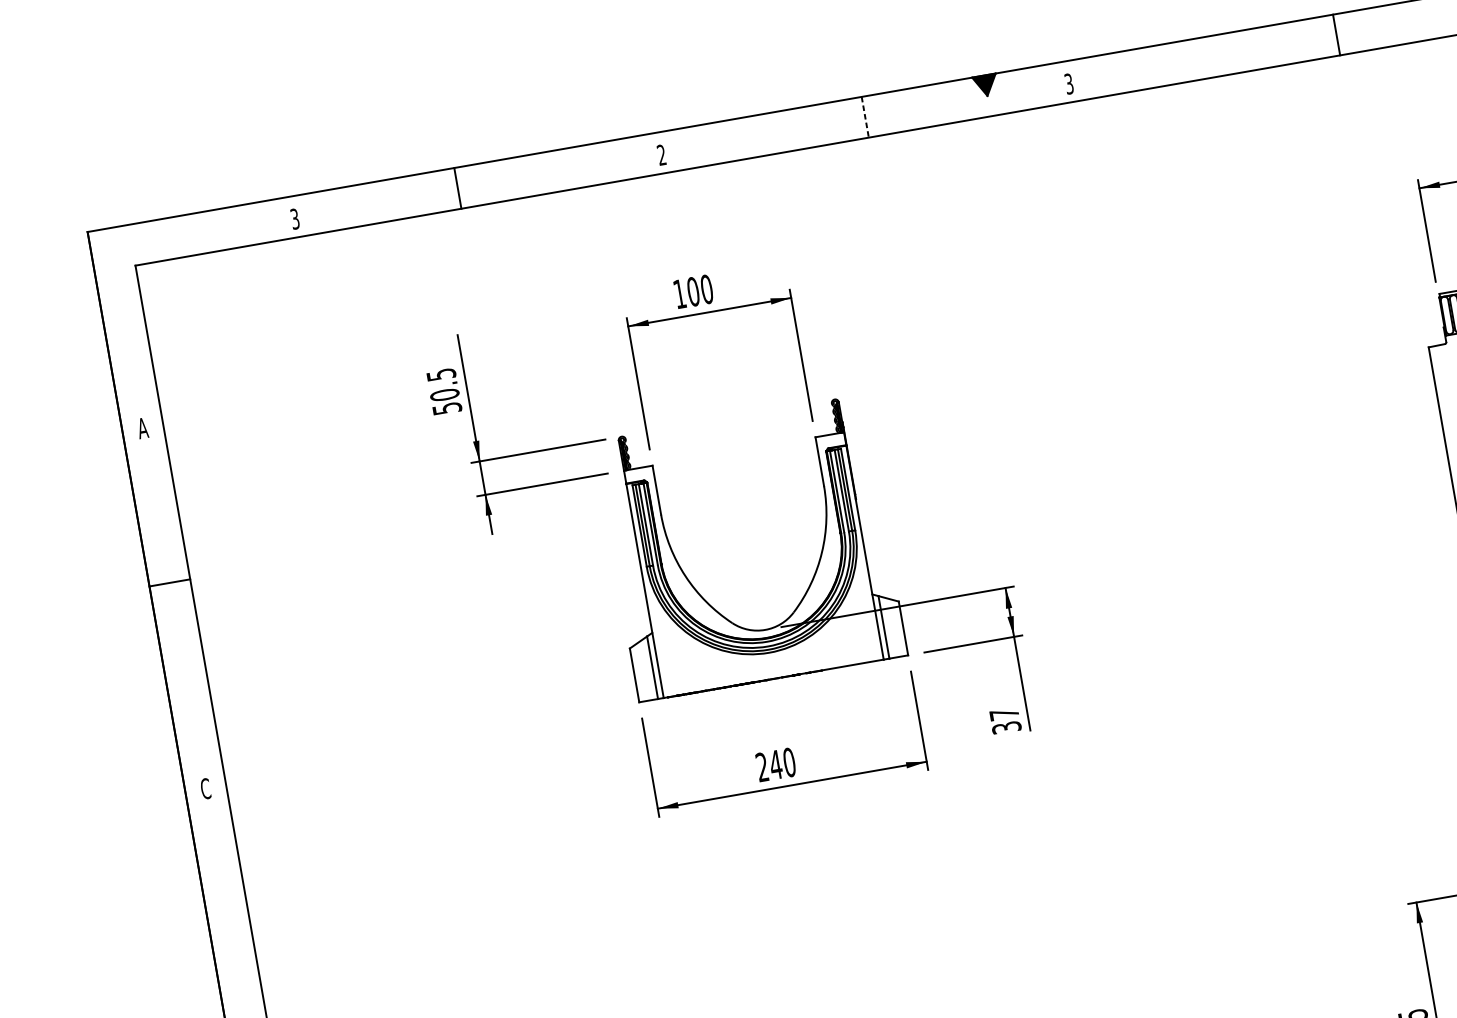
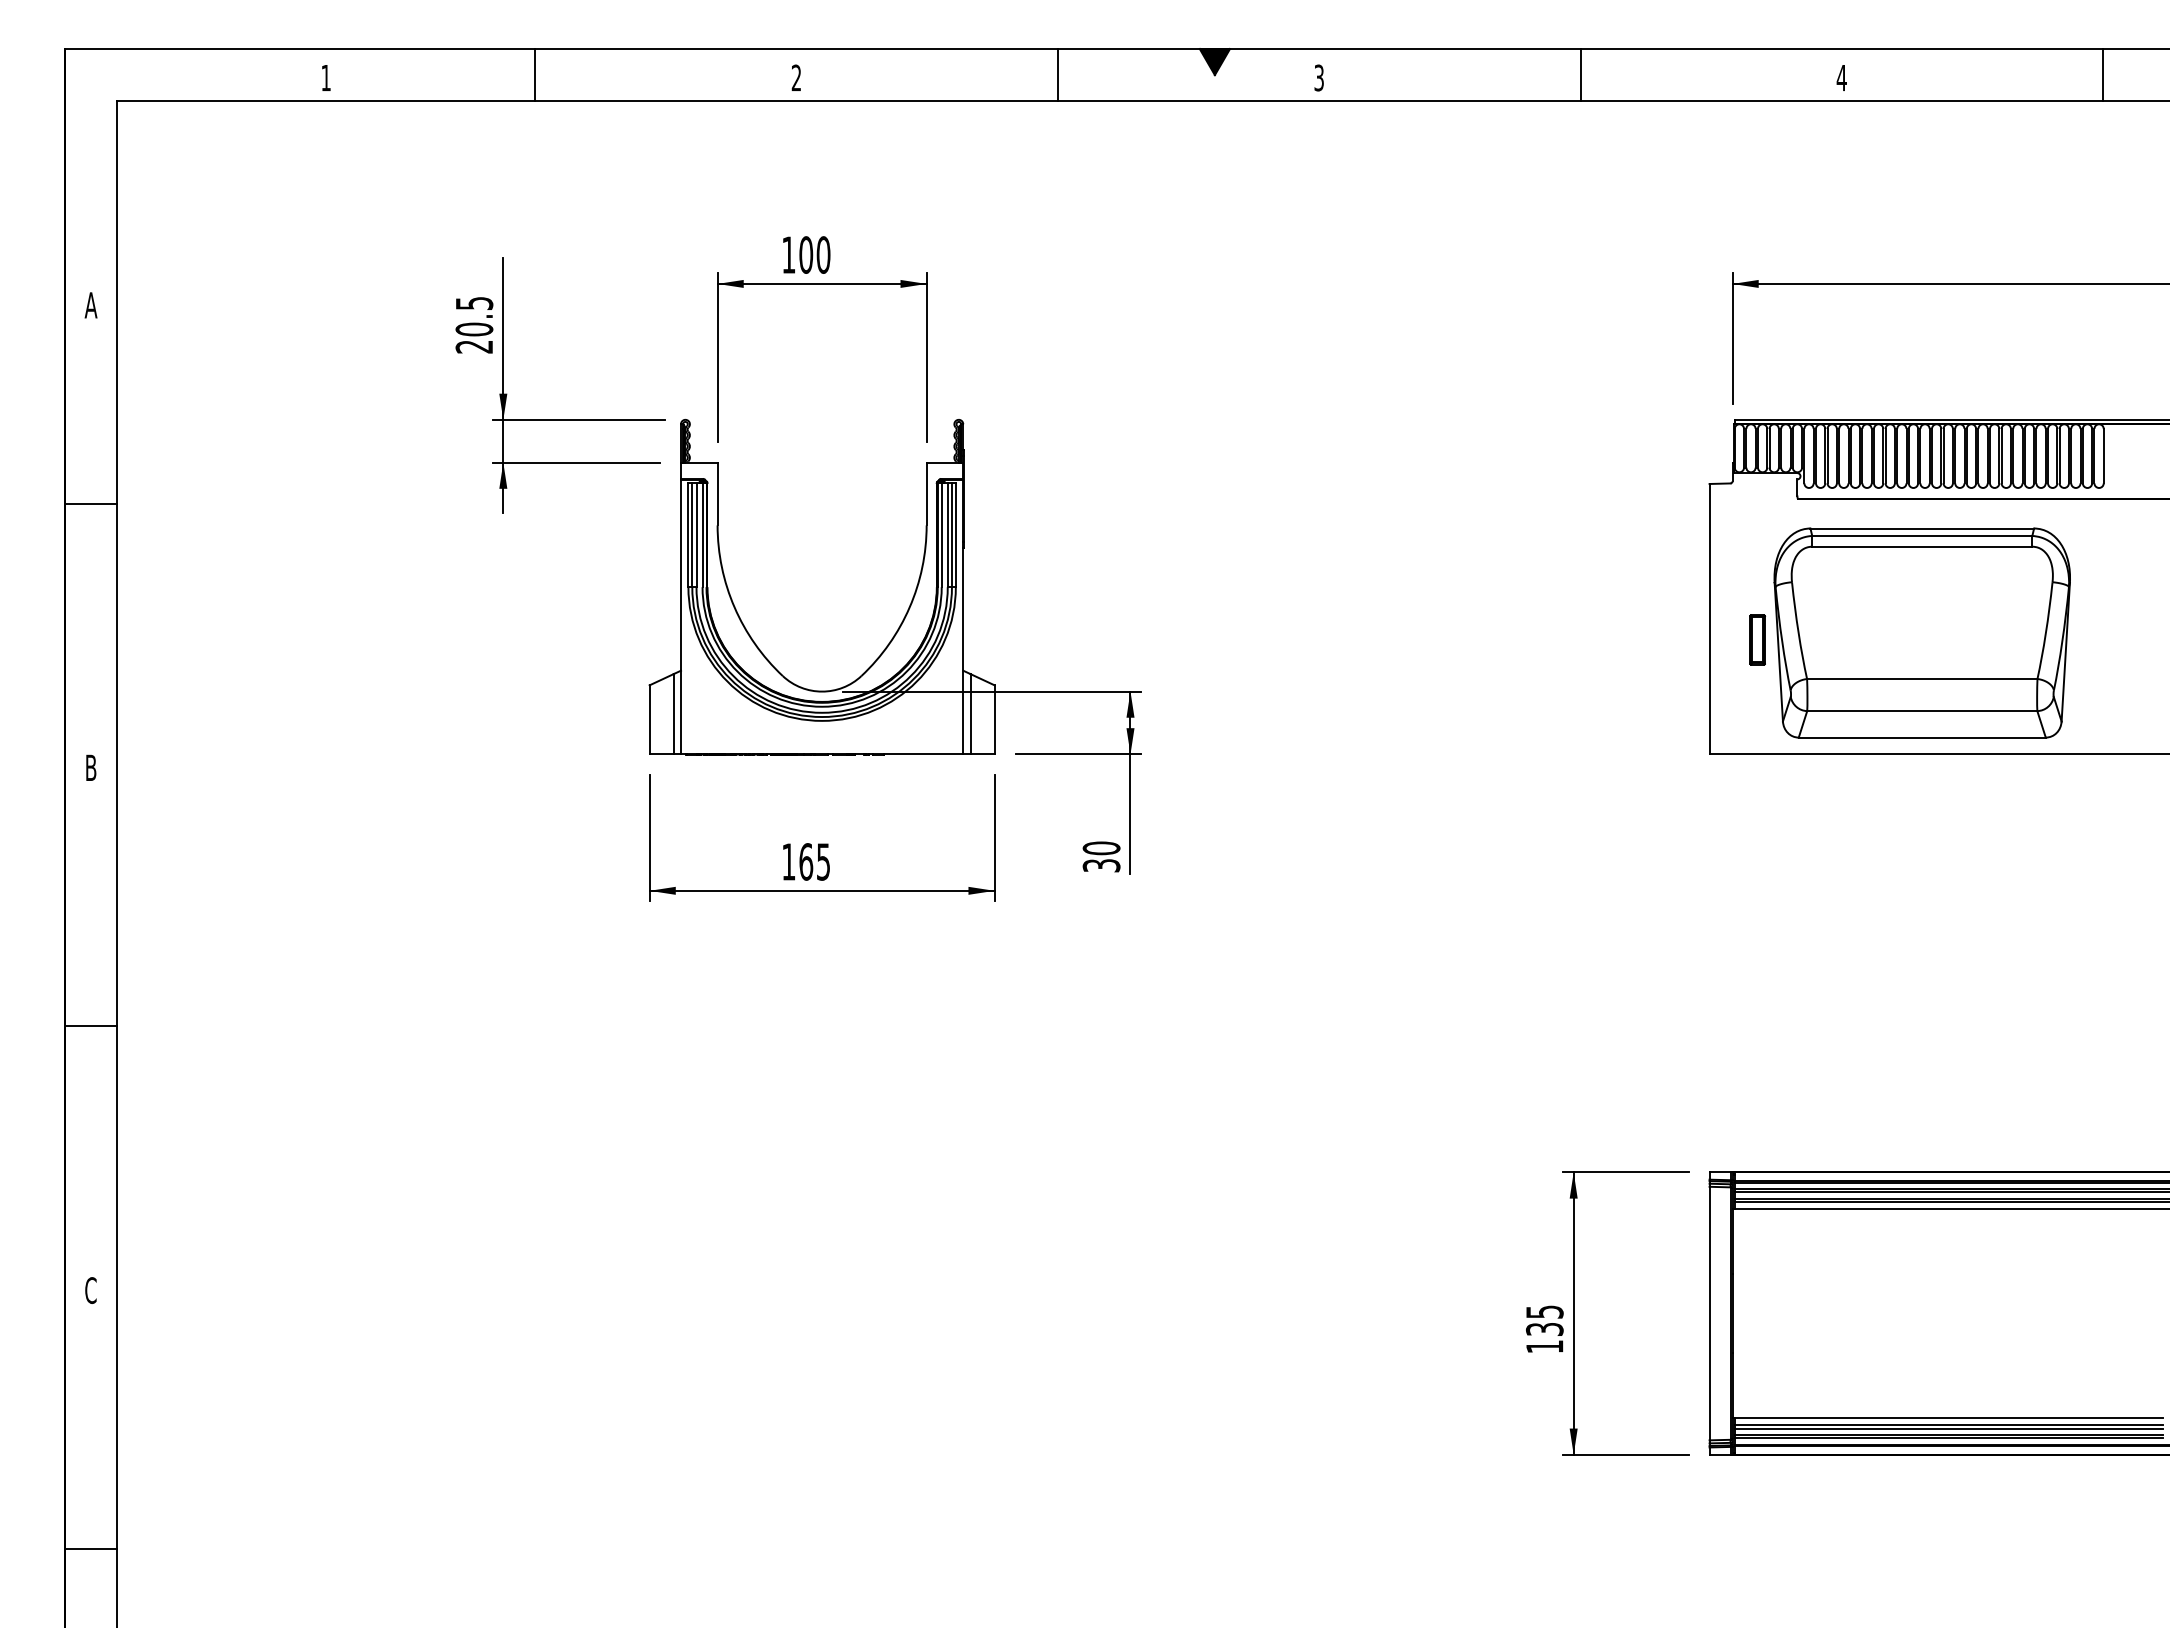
line: (1336, 35) -> (1580, 75), moved
line: (865, 117) -> (1058, 75), dashed -> solid
text: (294, 218) -> (325, 77), 3 -> 1
text: (447, 408) -> (474, 346), 50.5 -> 20.5
text: (1004, 714) -> (1101, 848), 37 -> 30
text: (776, 764) -> (806, 861), 240 -> 165
text: (205, 788) -> (90, 767), C -> B
line: (241, 990) -> (91, 1026), added

